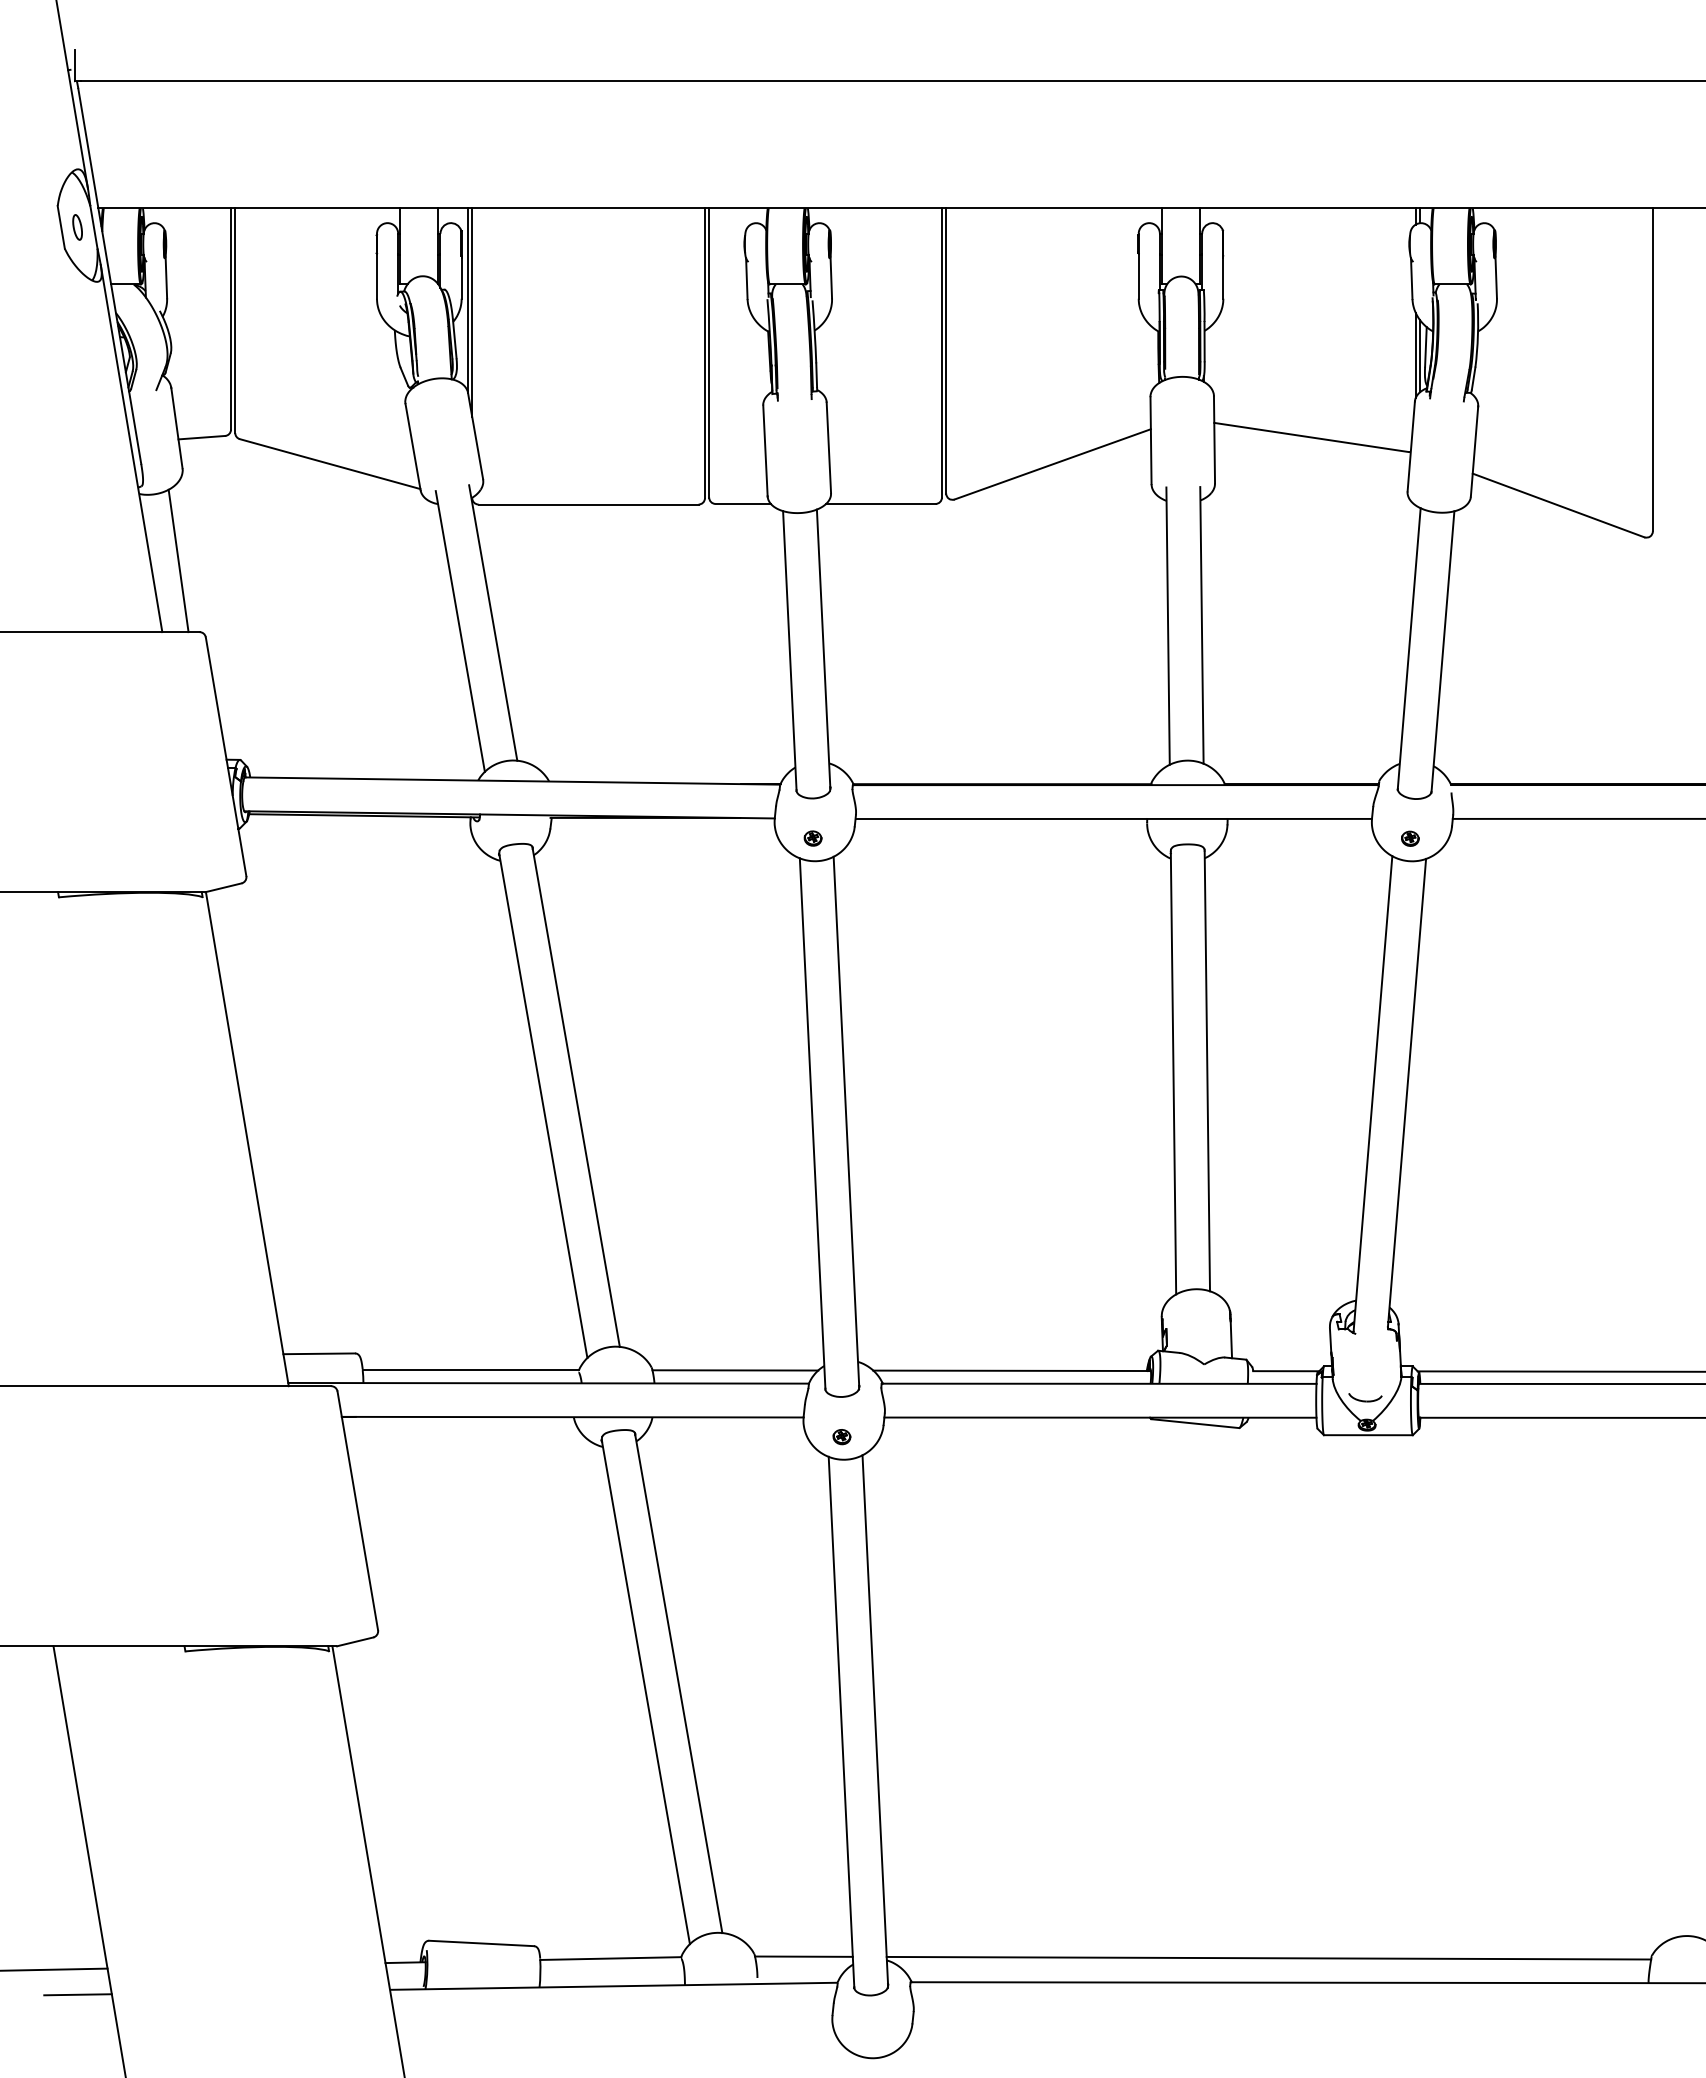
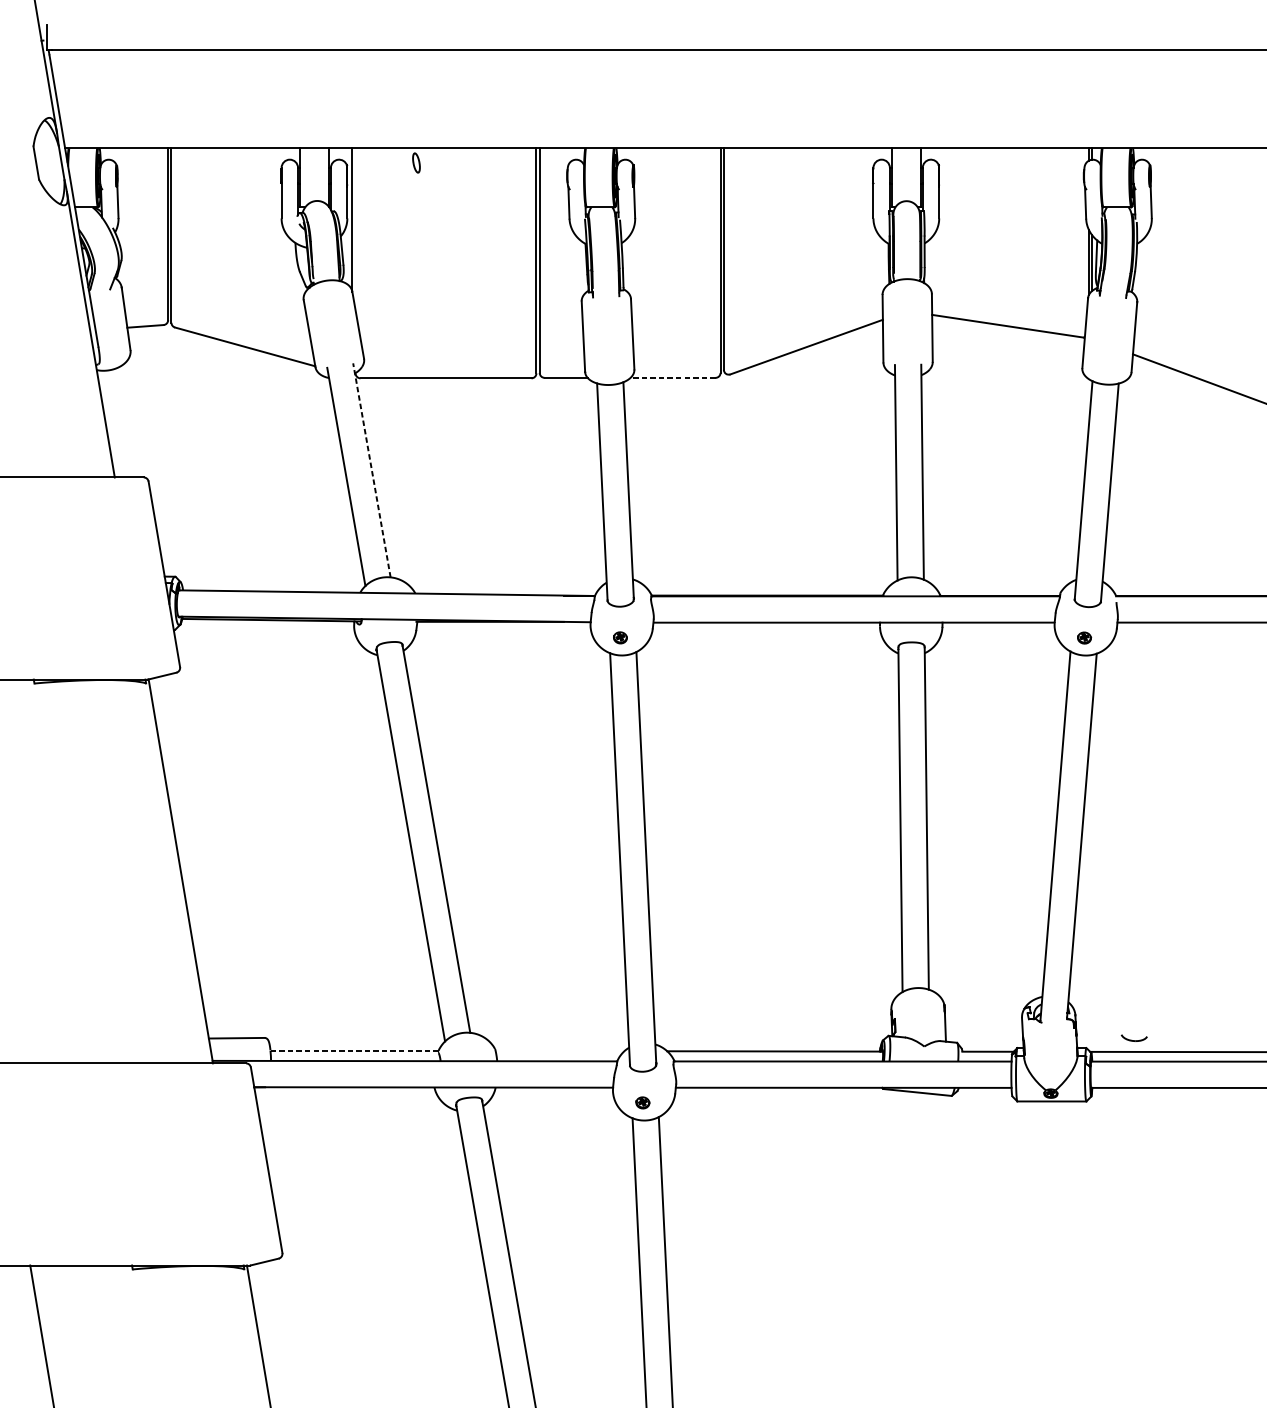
part: (77, 227) -> (416, 163), moved
line: (472, 312) -> (355, 229), removed
line: (880, 503) -> (672, 377), solid -> dashed
line: (178, 560) -> (127, 421), removed
line: (493, 623) -> (372, 470), solid -> dashed
line: (470, 1370) -> (354, 1051), solid -> dashed
line: (735, 1370) -> (560, 1051), removed
part: (1365, 1397) -> (1134, 1037), moved

